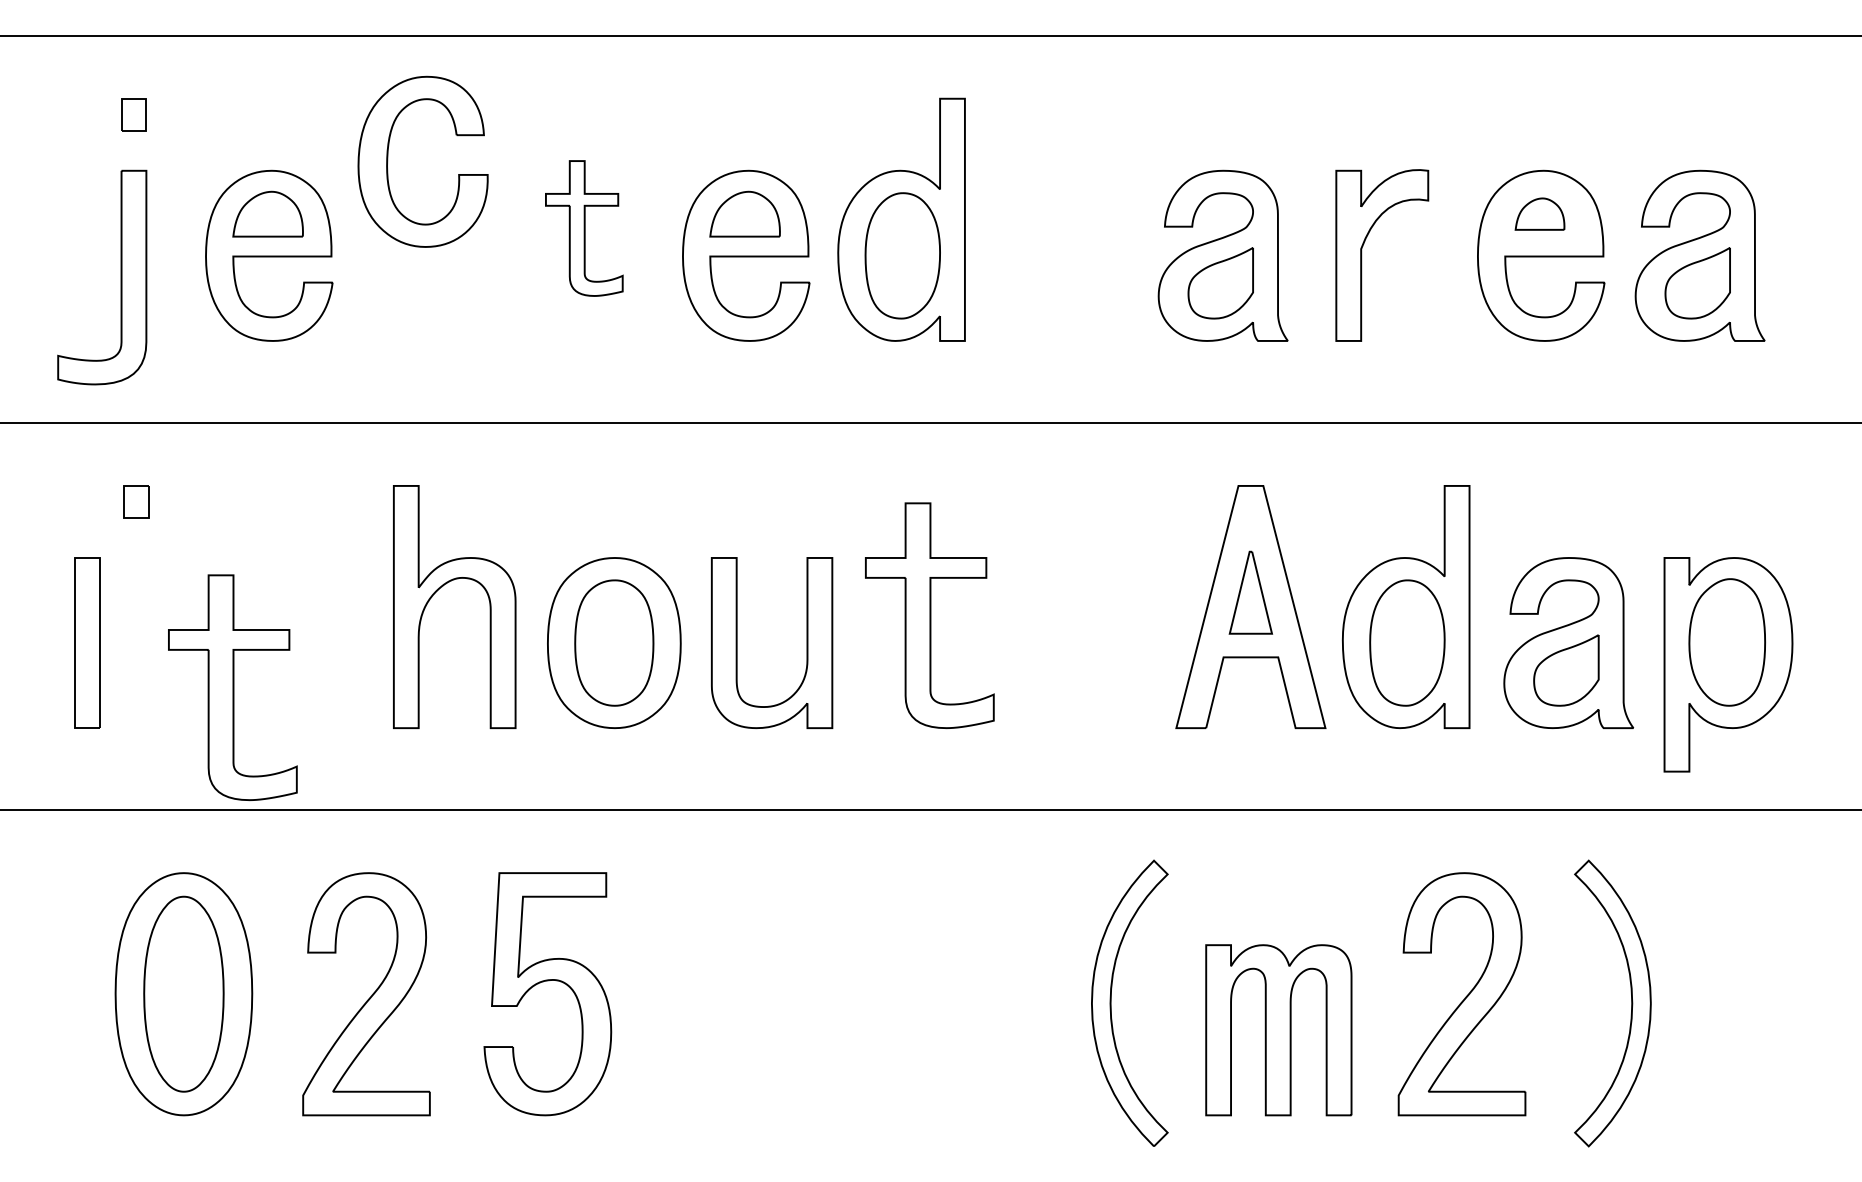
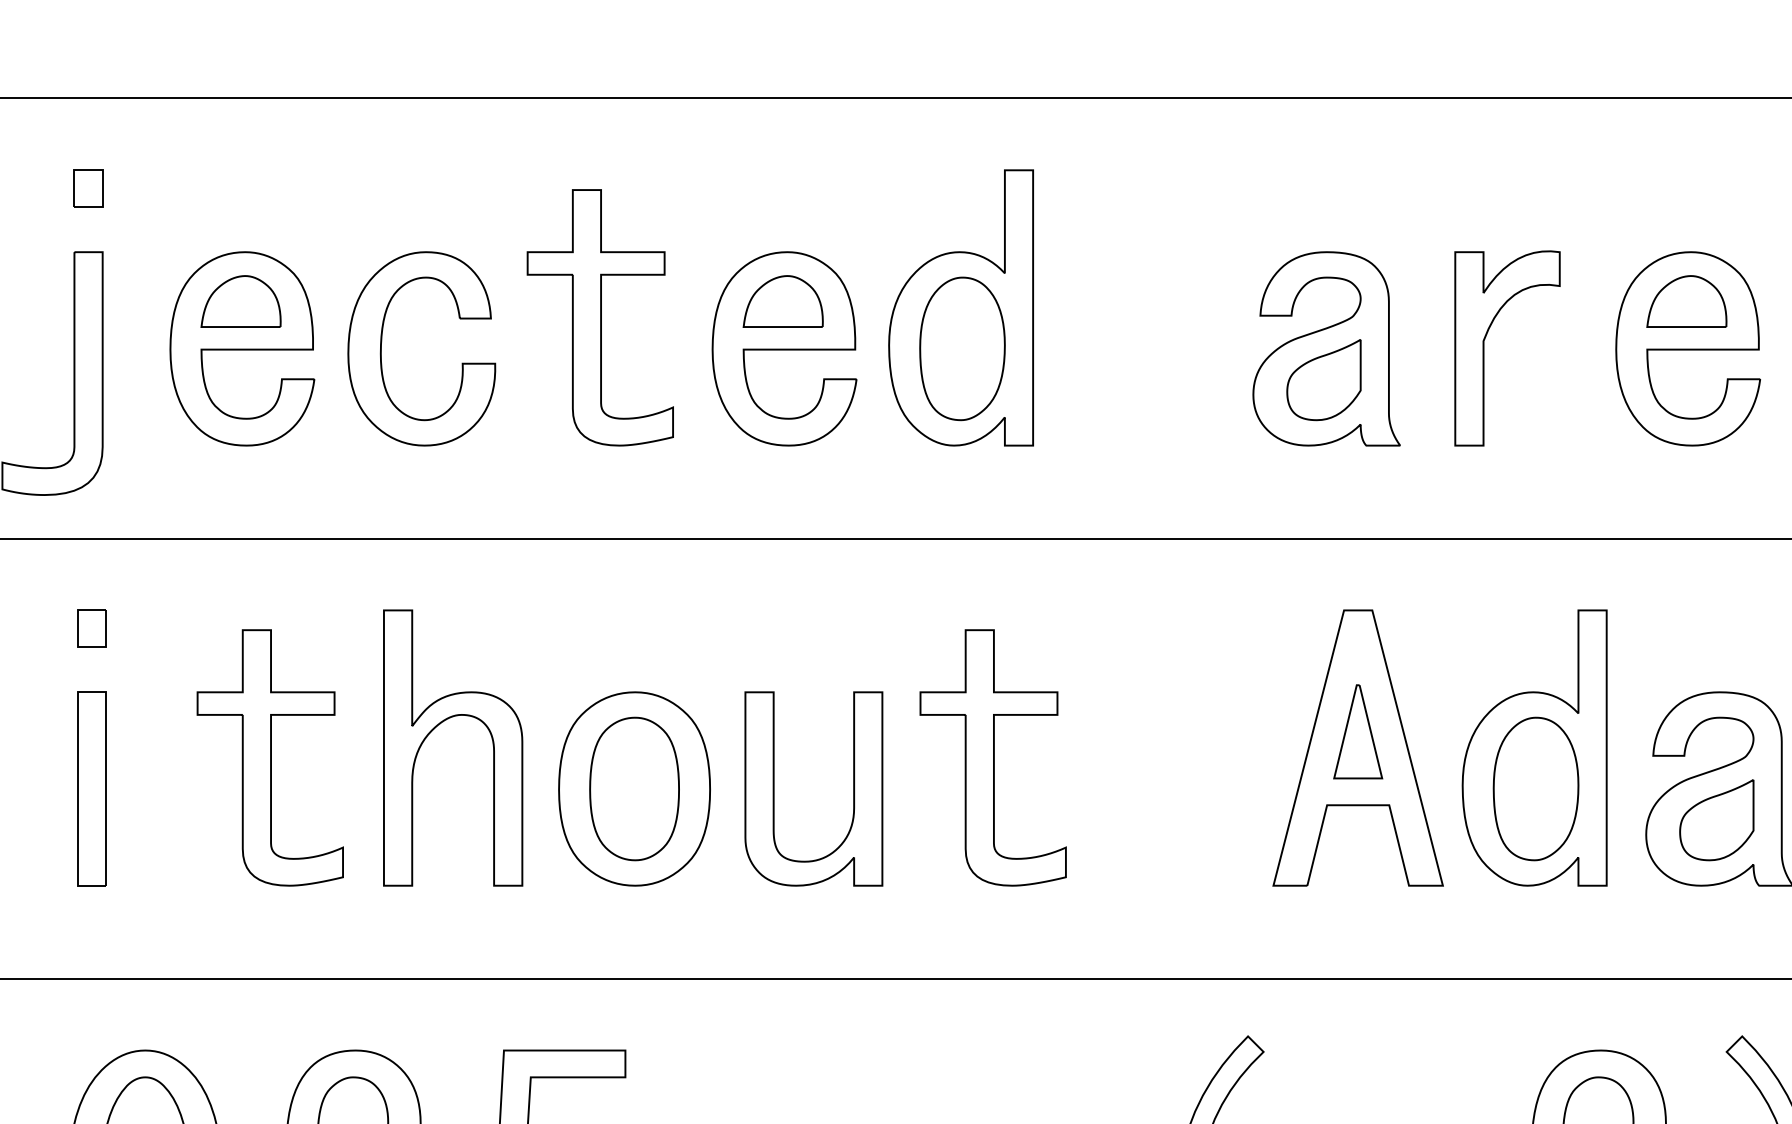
part: (388, 161) -> (382, 348), moved
part: (1539, 213) -> (1686, 300), size x1.43
part: (584, 228) -> (600, 317), size x1.67
part: (87, 642) -> (91, 788), moved
part: (232, 687) -> (269, 757), moved

